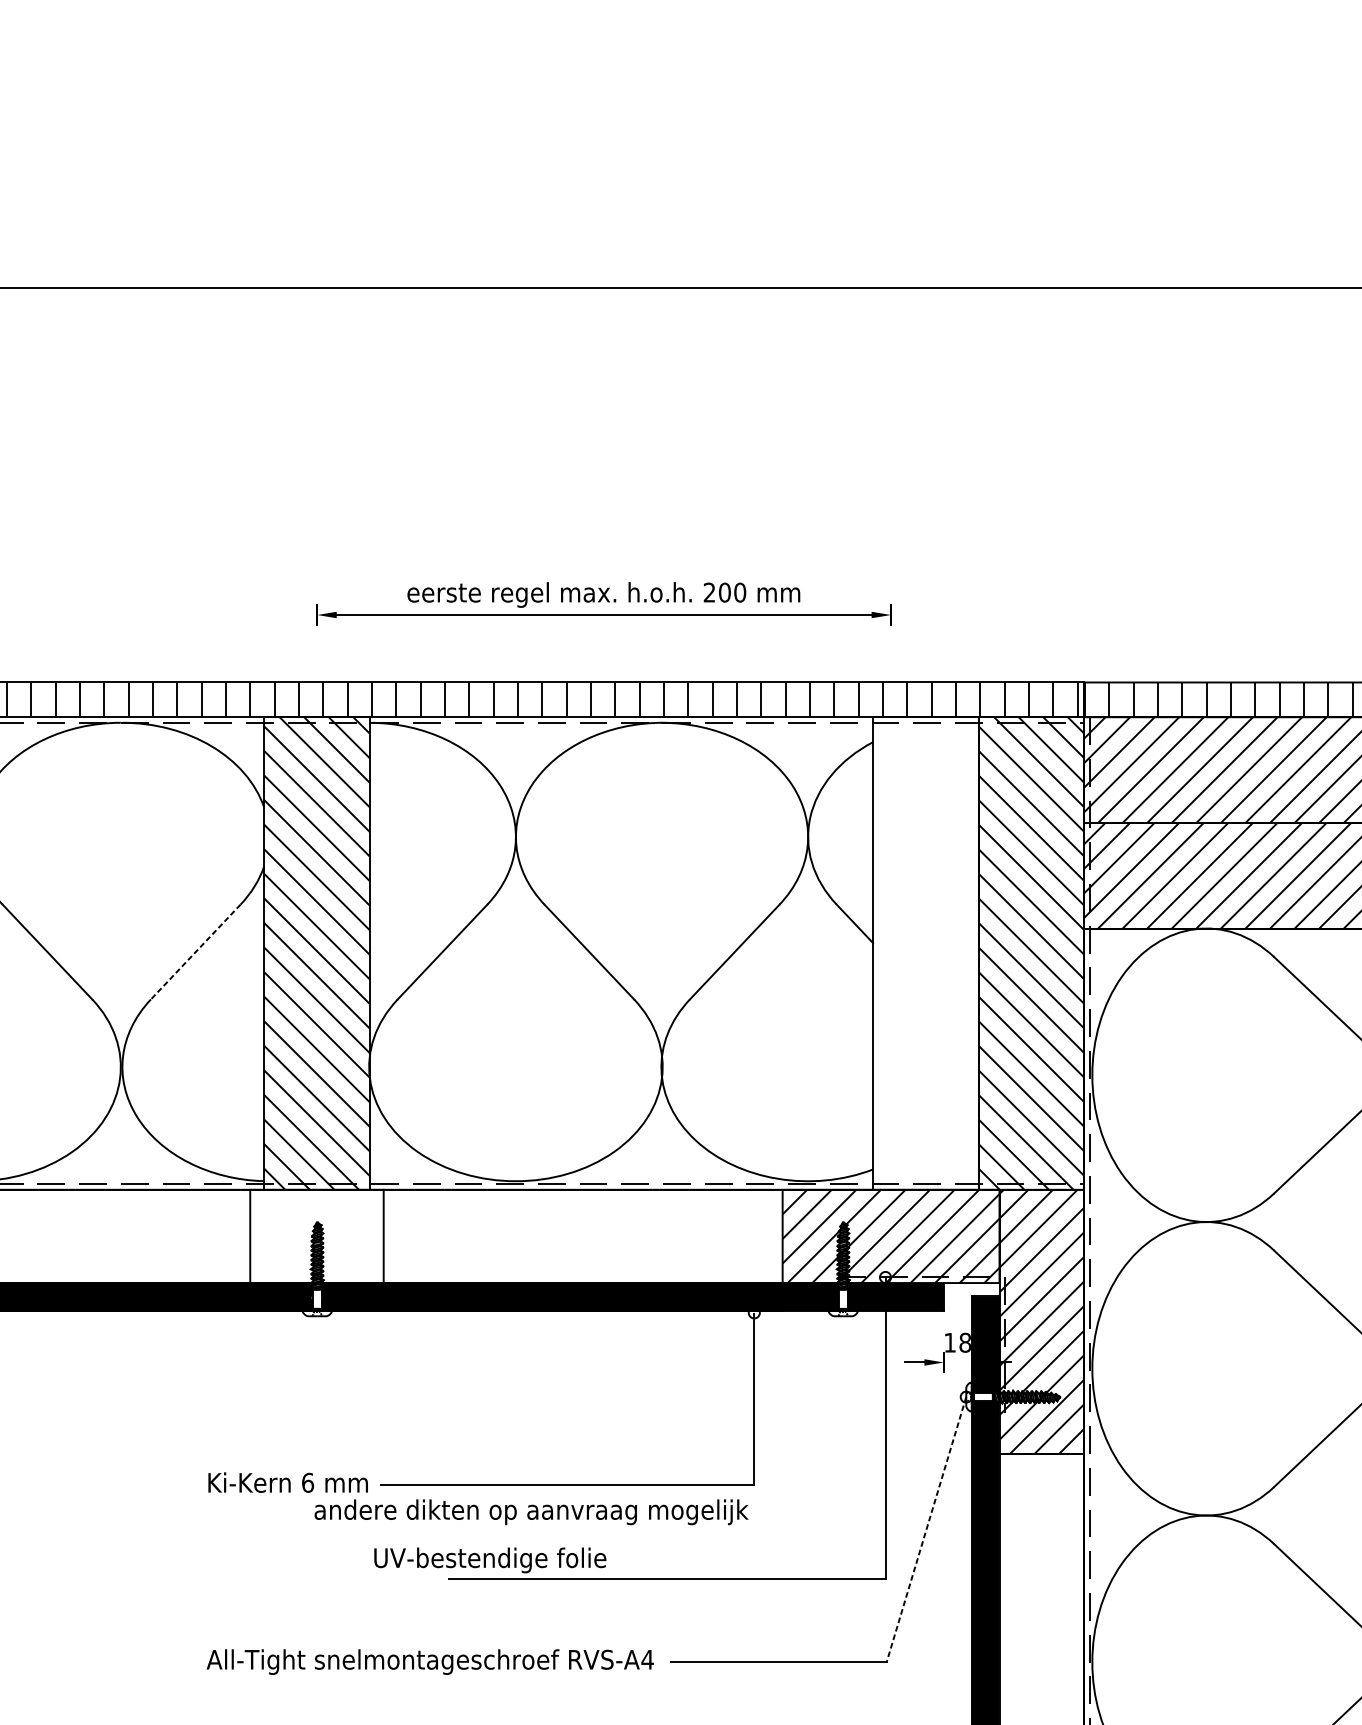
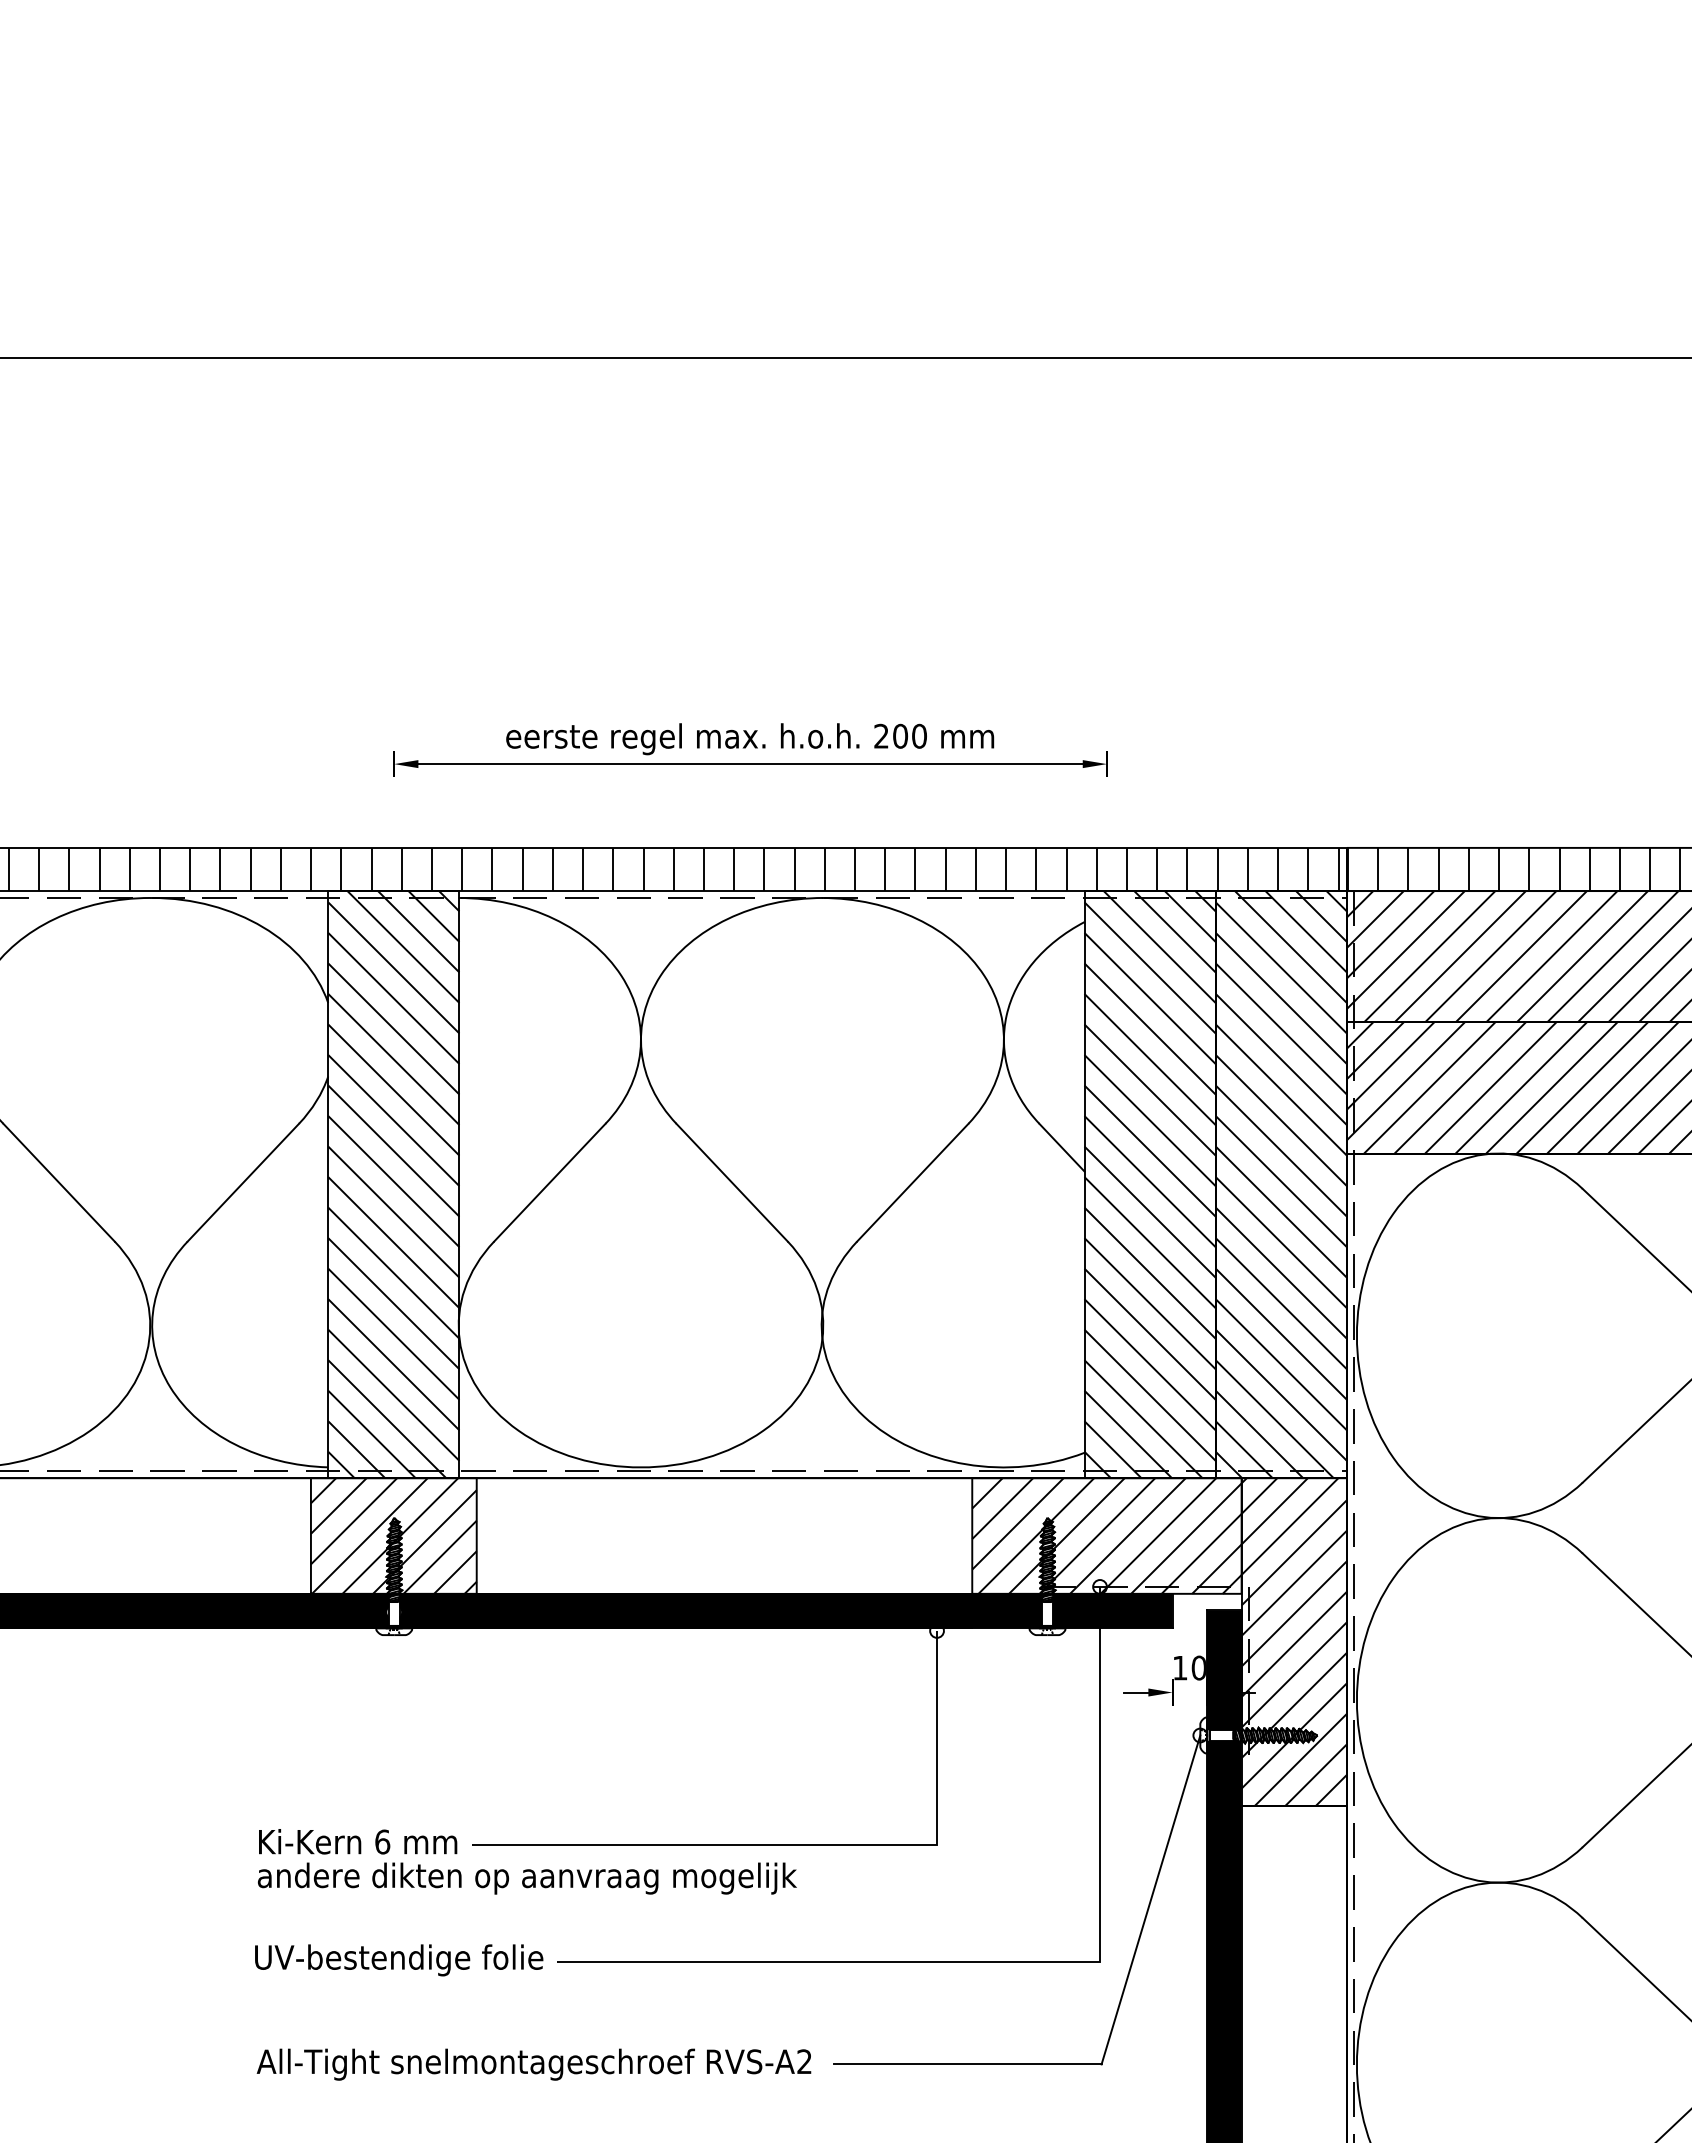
line: (195, 952) -> (242, 1183), dashed -> solid
hatch: (925, 953) -> (1149, 1184), added
hatch: (316, 1236) -> (393, 1535), added
text: (964, 1343) -> (1198, 1668), 18 -> 10
text: (530, 1512) -> (526, 1878), moved
line: (926, 1529) -> (1150, 1899), dashed -> solid
text: (490, 1560) -> (399, 1960), moved
text: (647, 1659) -> (804, 2061), RVS-A4 -> RVS-A2

